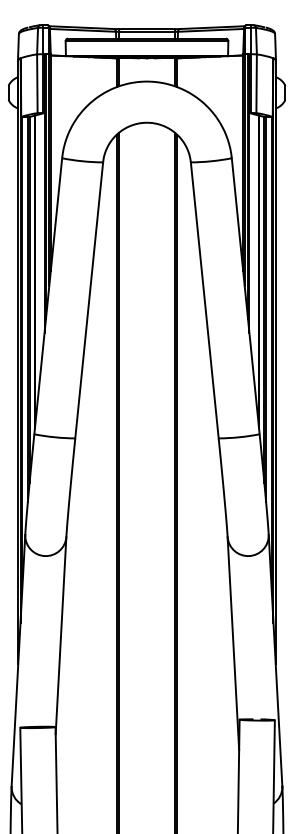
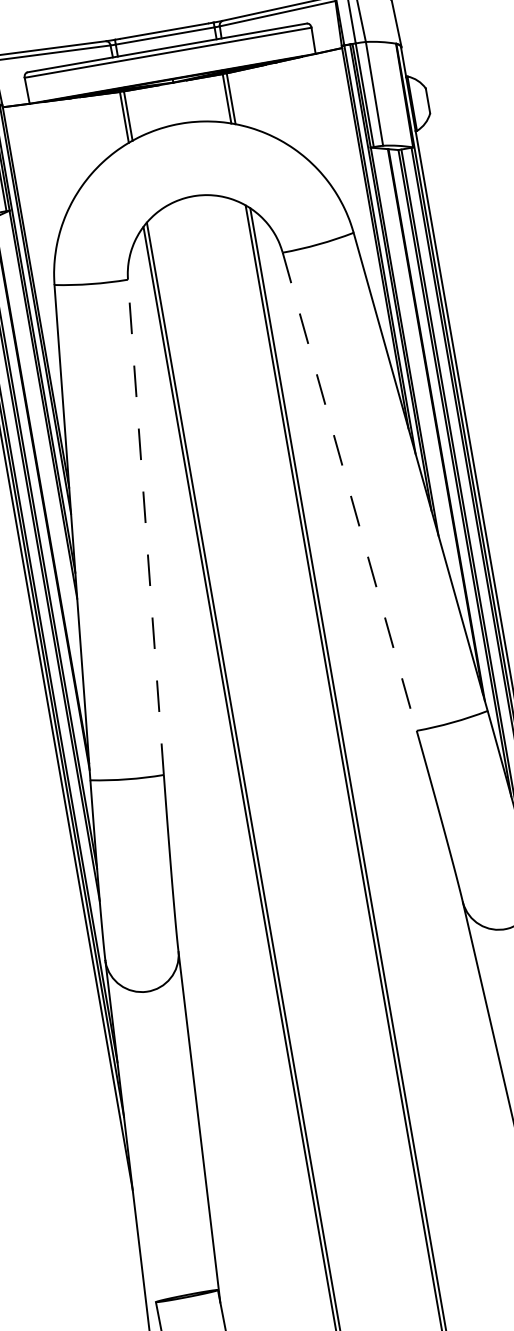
line: (89, 300) -> (146, 527), solid -> dashed
line: (204, 300) -> (349, 492), solid -> dashed

